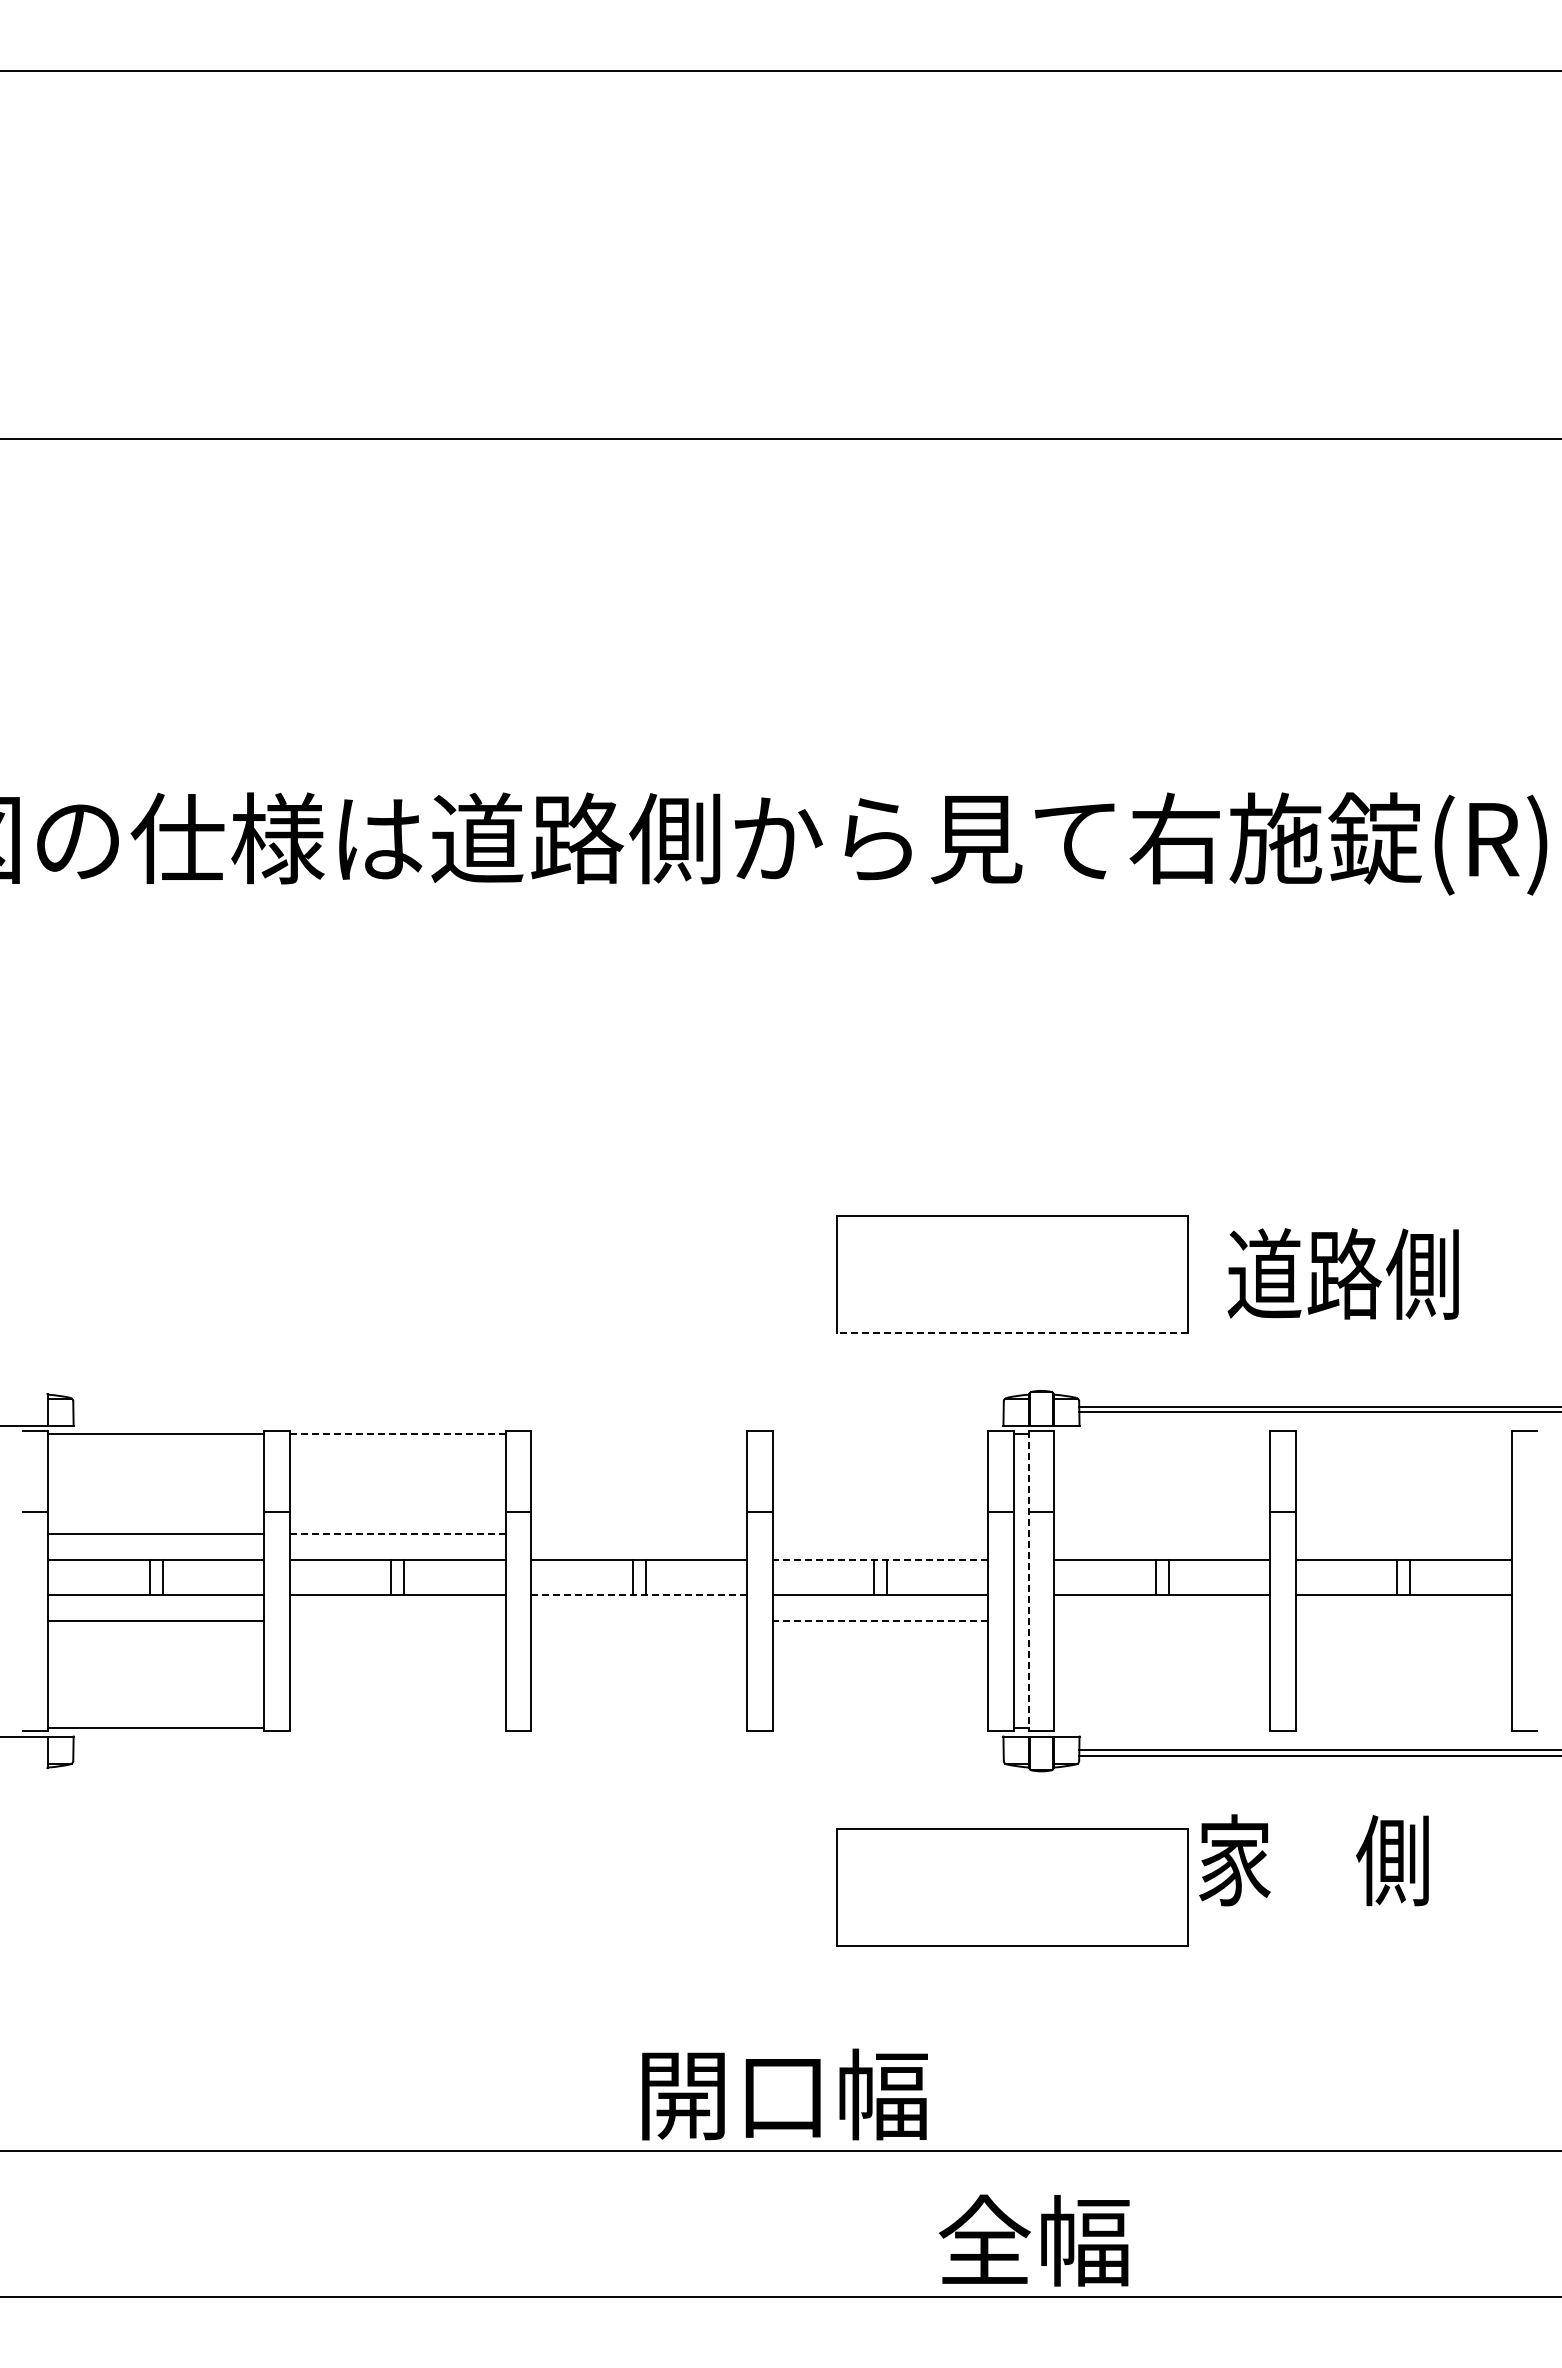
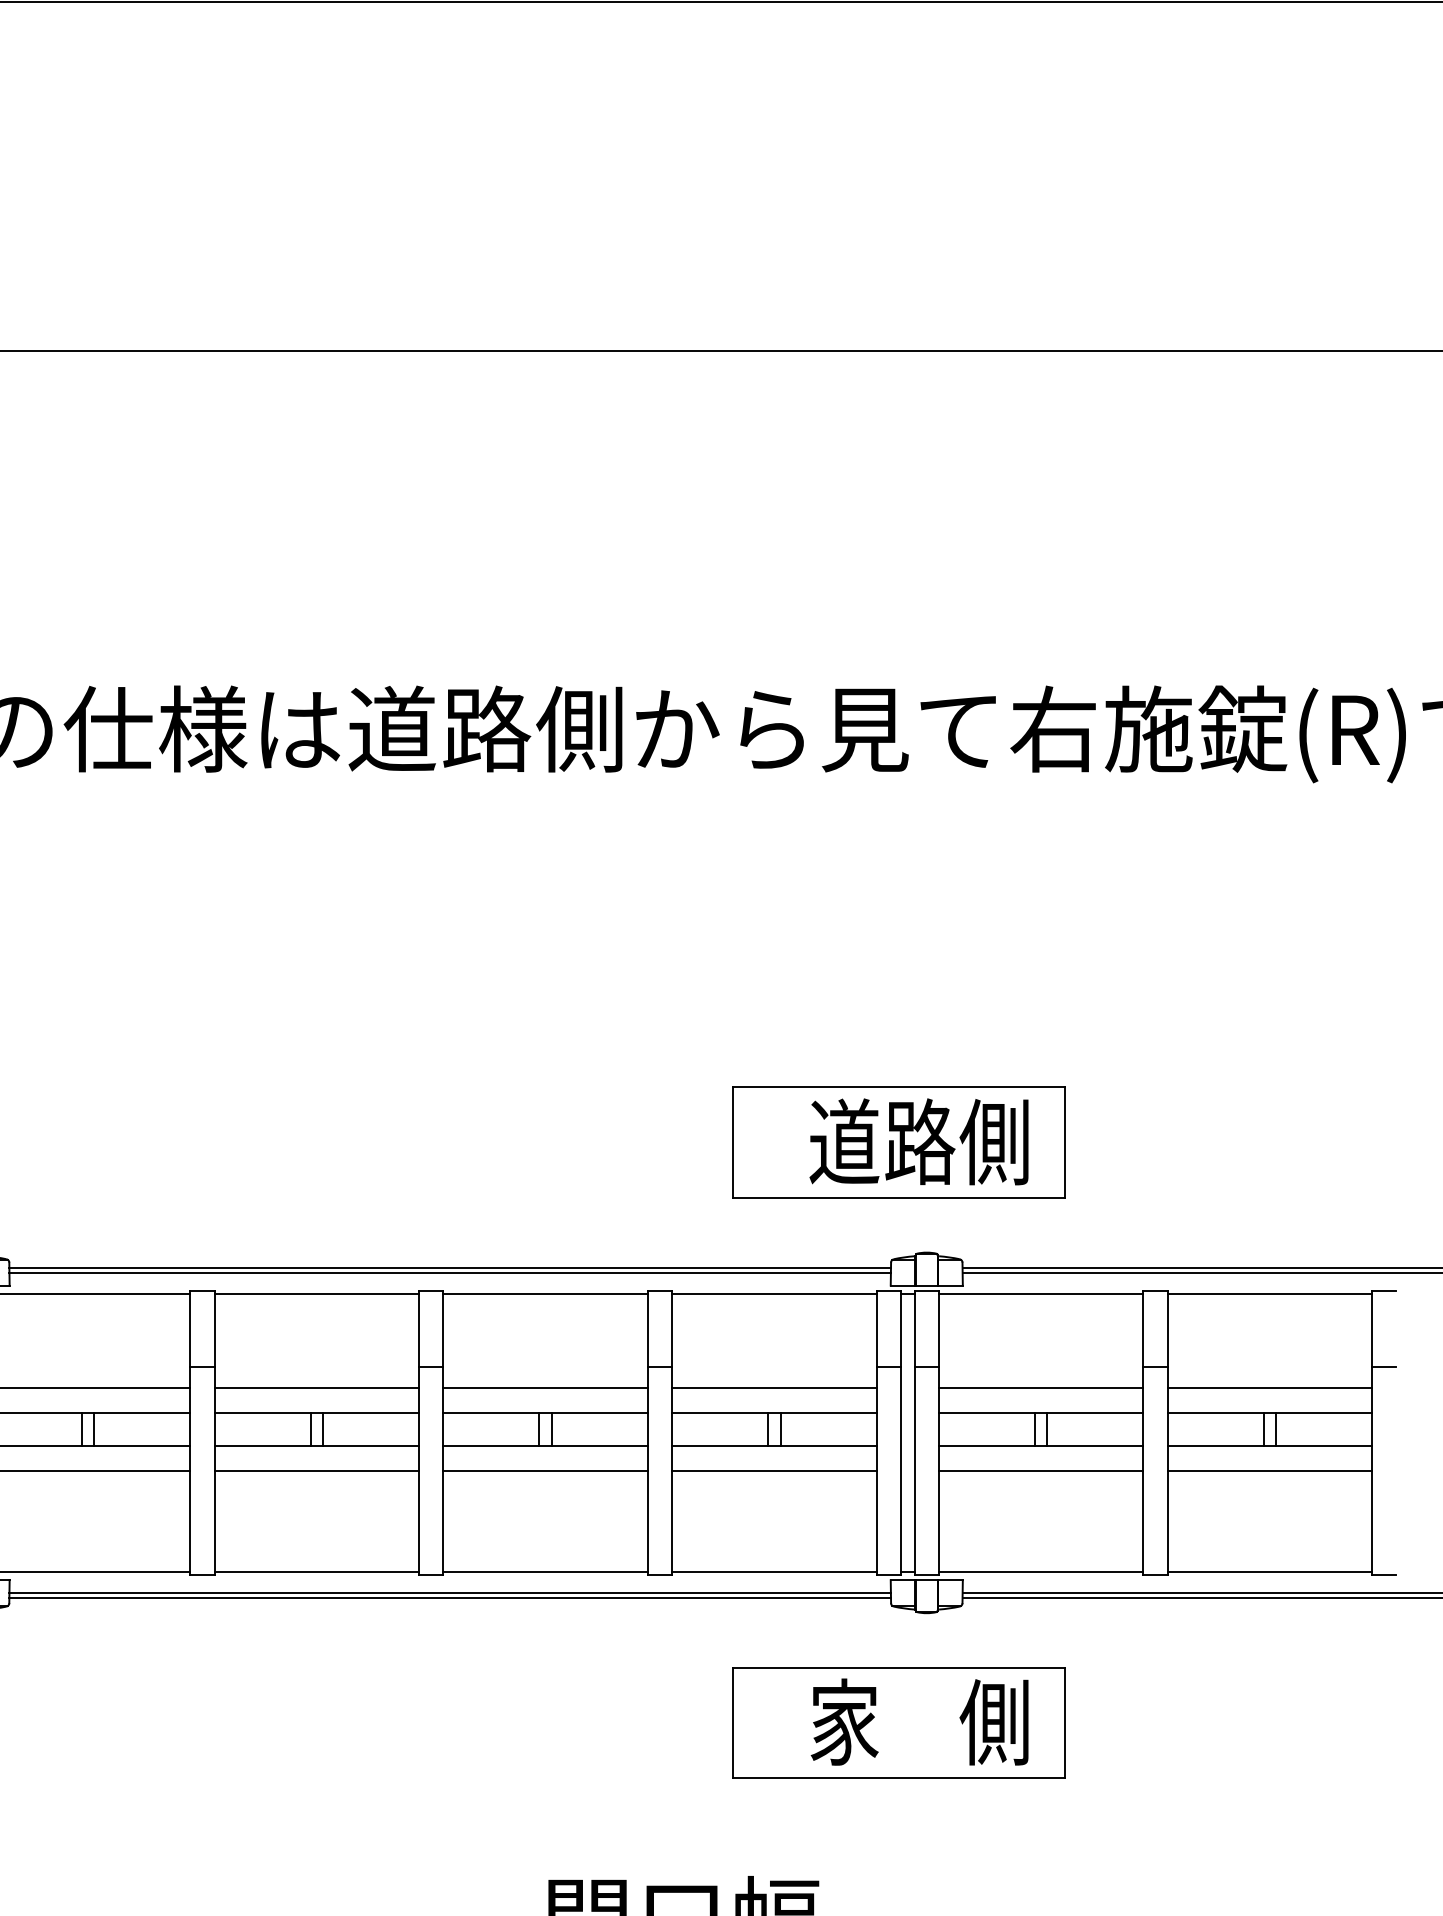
text: (1342, 1273) -> (918, 1141), moved
line: (1012, 1333) -> (899, 1198), dashed -> solid
line: (538, 1406) -> (450, 1267), added
line: (538, 1412) -> (450, 1273), added
line: (397, 1434) -> (316, 1293), dashed -> solid
line: (639, 1434) -> (545, 1293), added
line: (880, 1434) -> (774, 1293), added
line: (1162, 1434) -> (1041, 1293), added
line: (1403, 1434) -> (1269, 1293), added
line: (1524, 1511) -> (1384, 1366), added
line: (397, 1533) -> (316, 1387), dashed -> solid
line: (639, 1533) -> (545, 1387), added
line: (880, 1533) -> (774, 1387), added
line: (1162, 1533) -> (1041, 1387), added
line: (1403, 1533) -> (1269, 1387), added
line: (880, 1559) -> (774, 1412), dashed -> solid
line: (1028, 1581) -> (914, 1433), dashed -> solid
line: (639, 1595) -> (545, 1446), dashed -> solid
line: (397, 1621) -> (316, 1471), added
line: (639, 1621) -> (545, 1471), added
line: (880, 1621) -> (774, 1471), dashed -> solid
line: (1162, 1621) -> (1041, 1471), added
line: (1403, 1621) -> (1269, 1471), added
line: (397, 1727) -> (316, 1571), added
line: (639, 1727) -> (545, 1571), added
line: (880, 1727) -> (774, 1571), added
line: (1162, 1727) -> (1041, 1571), added
line: (1403, 1727) -> (1269, 1571), added
line: (538, 1749) -> (450, 1592), added
line: (538, 1755) -> (450, 1598), added
text: (1313, 1860) -> (919, 1722), moved

